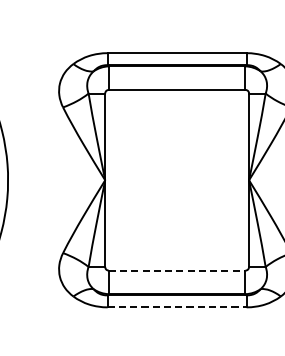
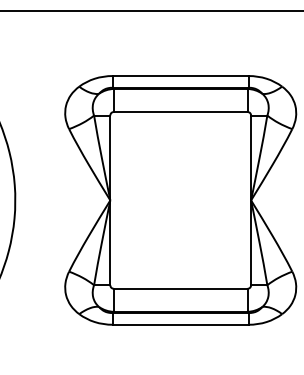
line: (176, 270) -> (180, 288), dashed -> solid
line: (176, 307) -> (180, 324), dashed -> solid

